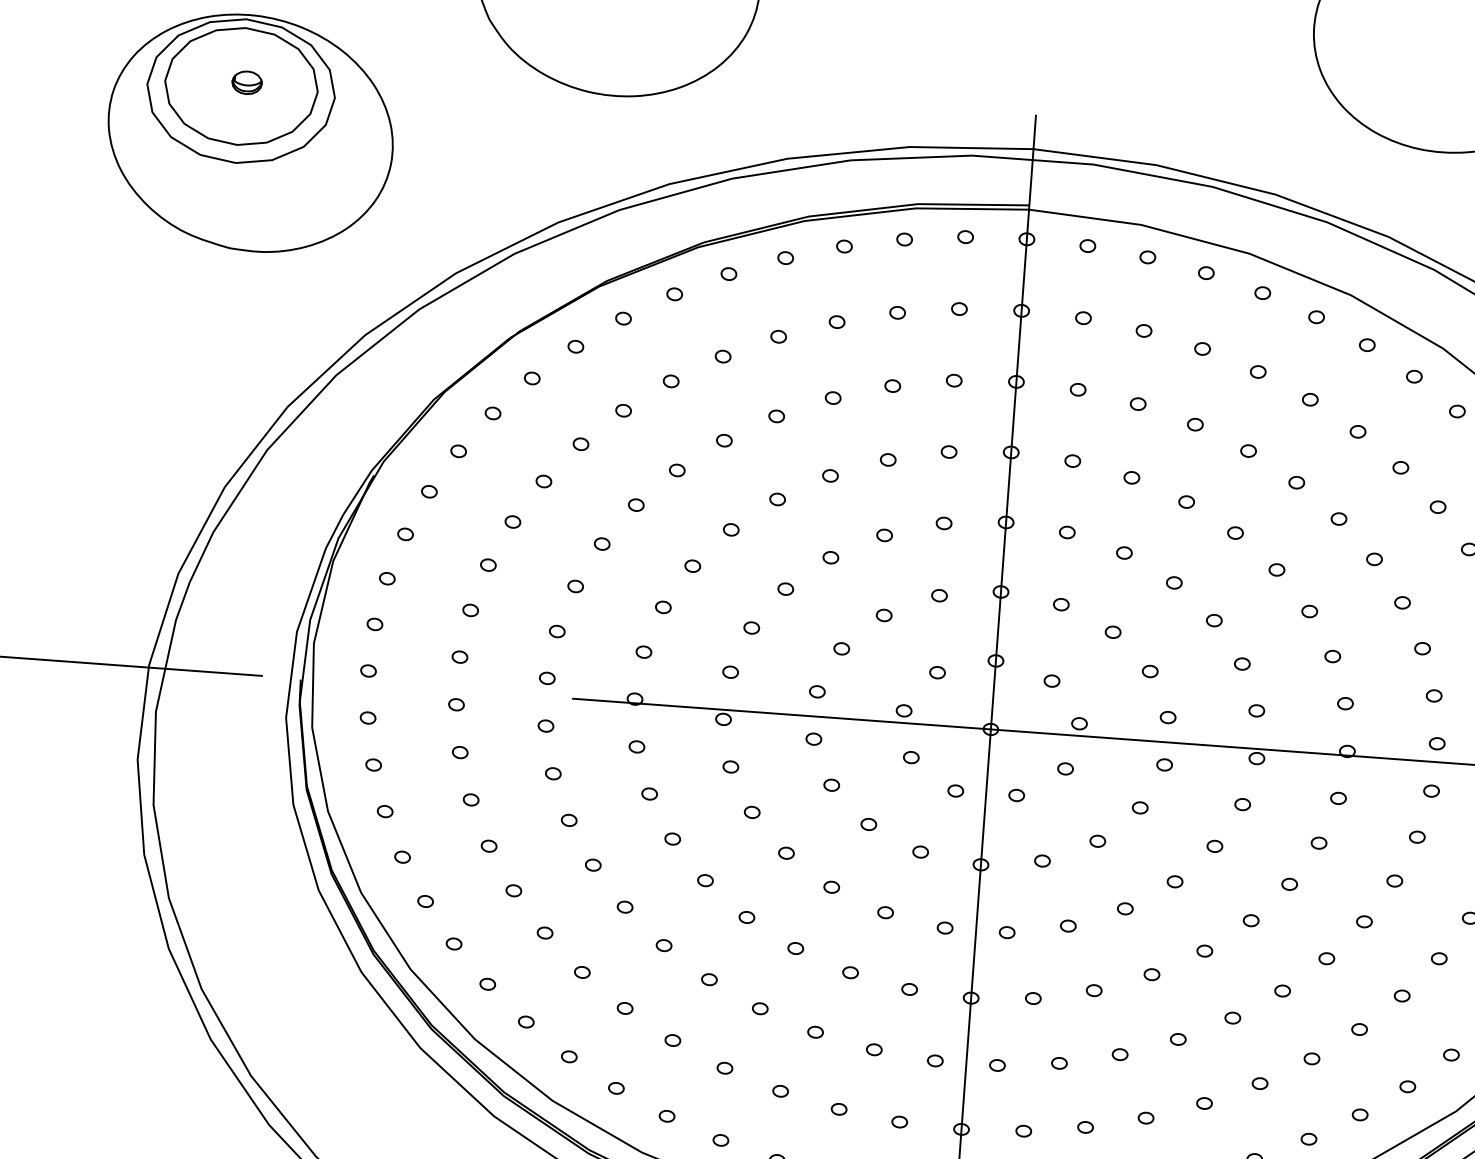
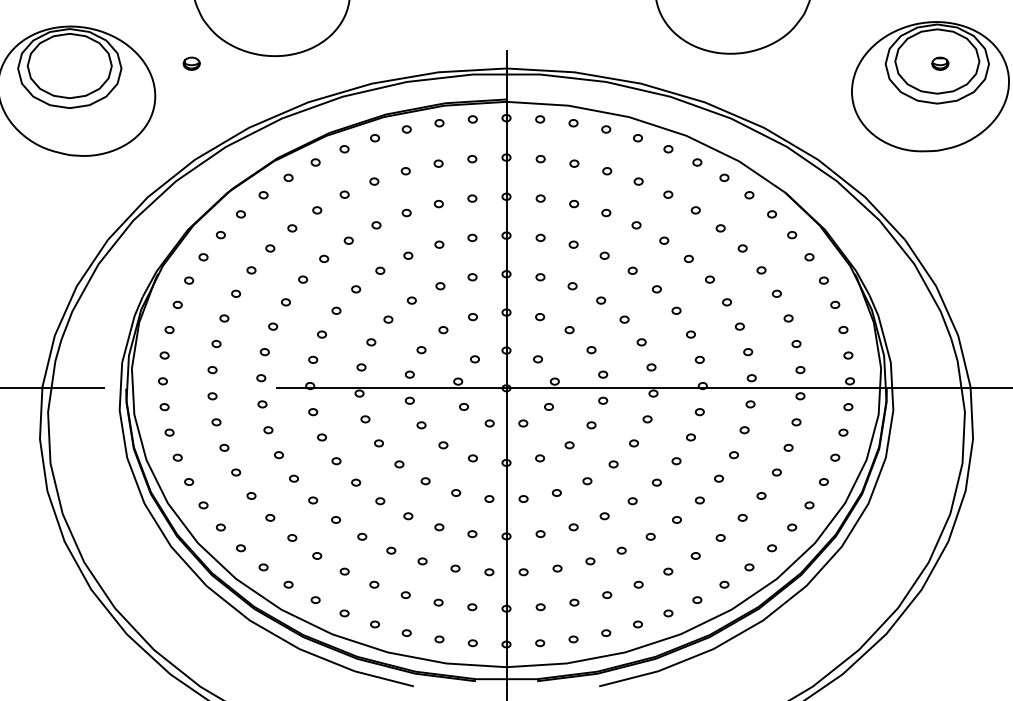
part: (246, 82) -> (191, 63), moved

